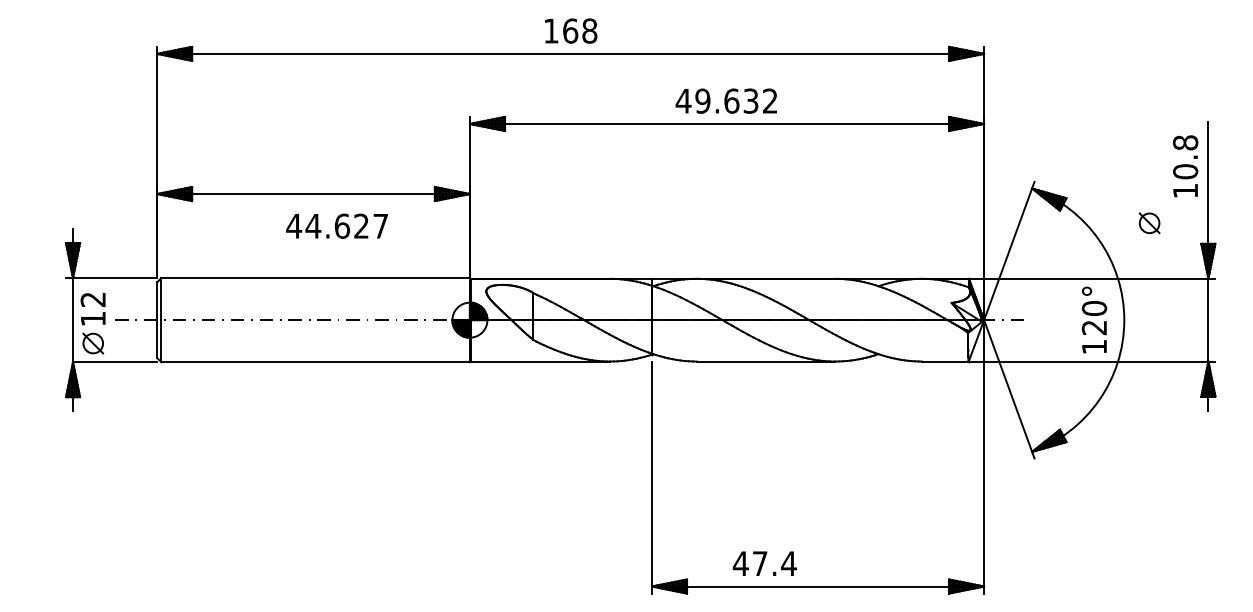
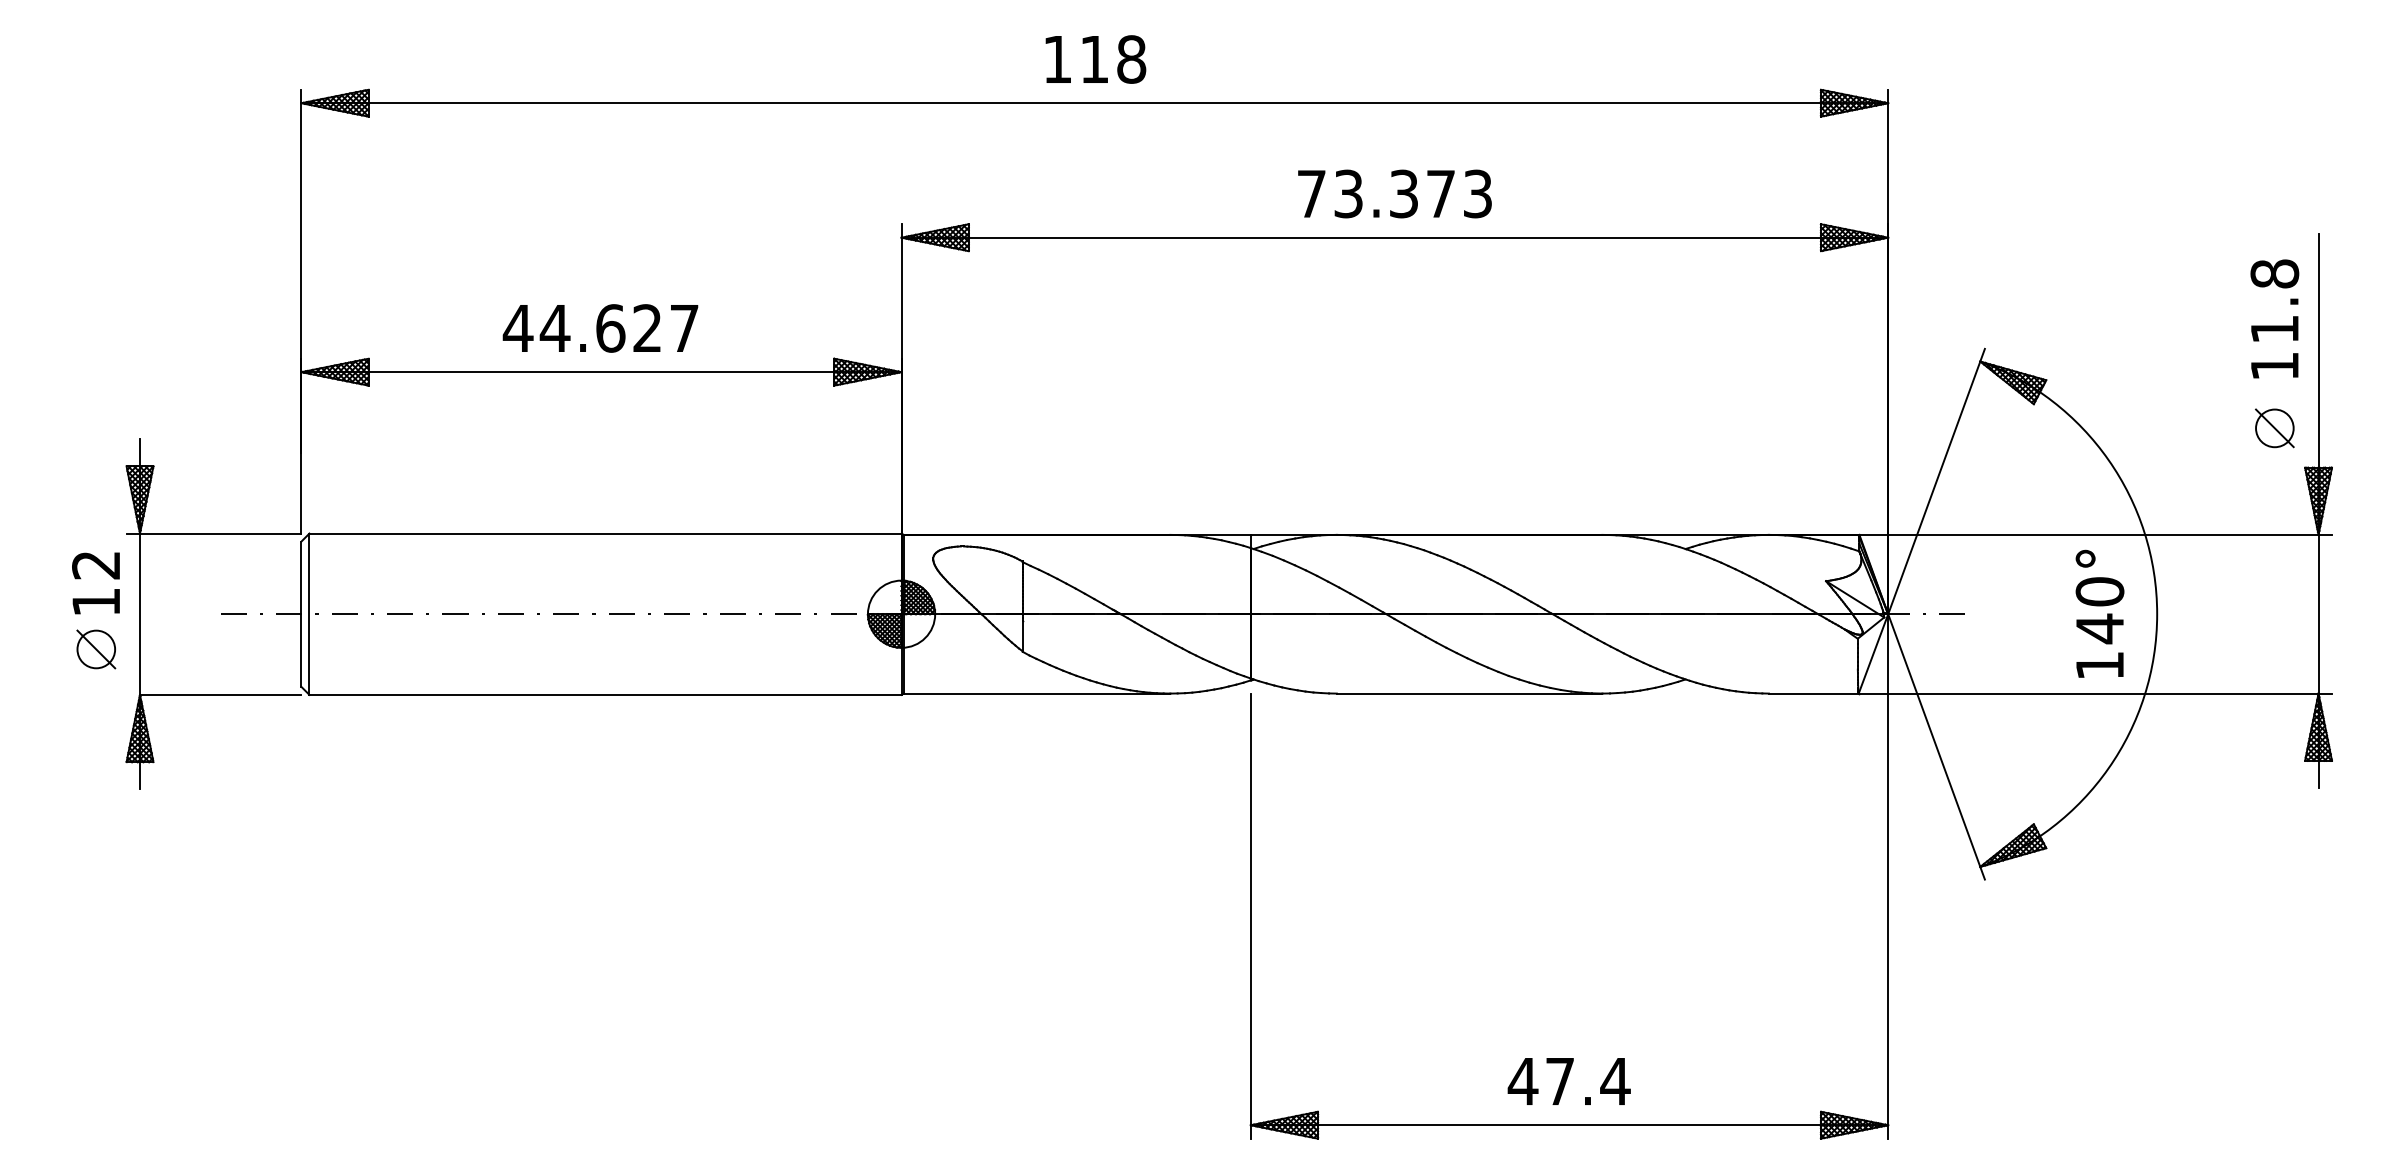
text: (570, 30) -> (1094, 58), 168 -> 118
text: (726, 100) -> (1393, 192), 49.632 -> 73.373
text: (1185, 171) -> (2274, 328), 10.8 -> 11.8
part: (1149, 223) -> (2274, 428), moved
text: (336, 225) -> (599, 327), moved
part: (92, 323) -> (94, 610), moved
text: (1093, 327) -> (2098, 628), 120° -> 140°
text: (764, 563) -> (1568, 1081), moved

